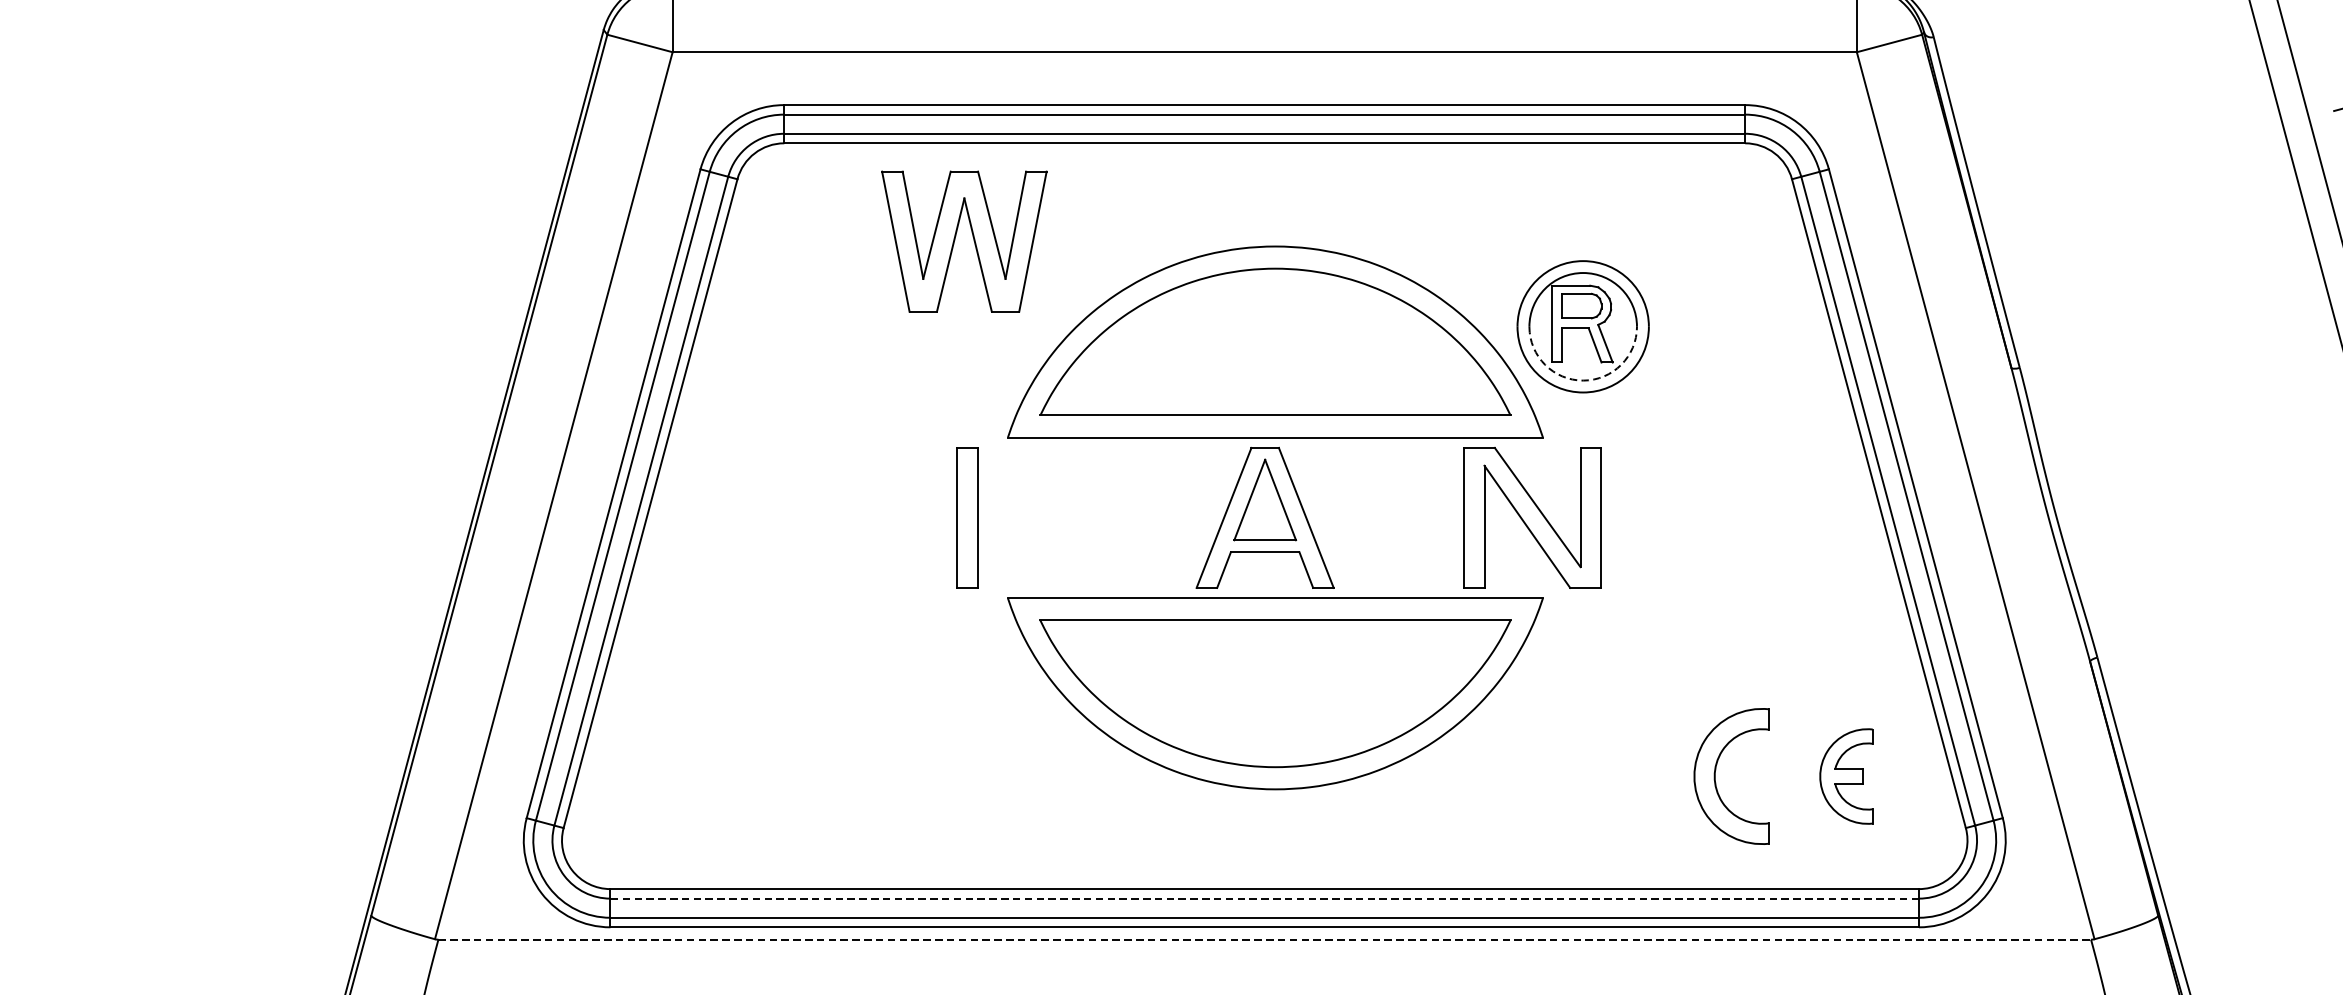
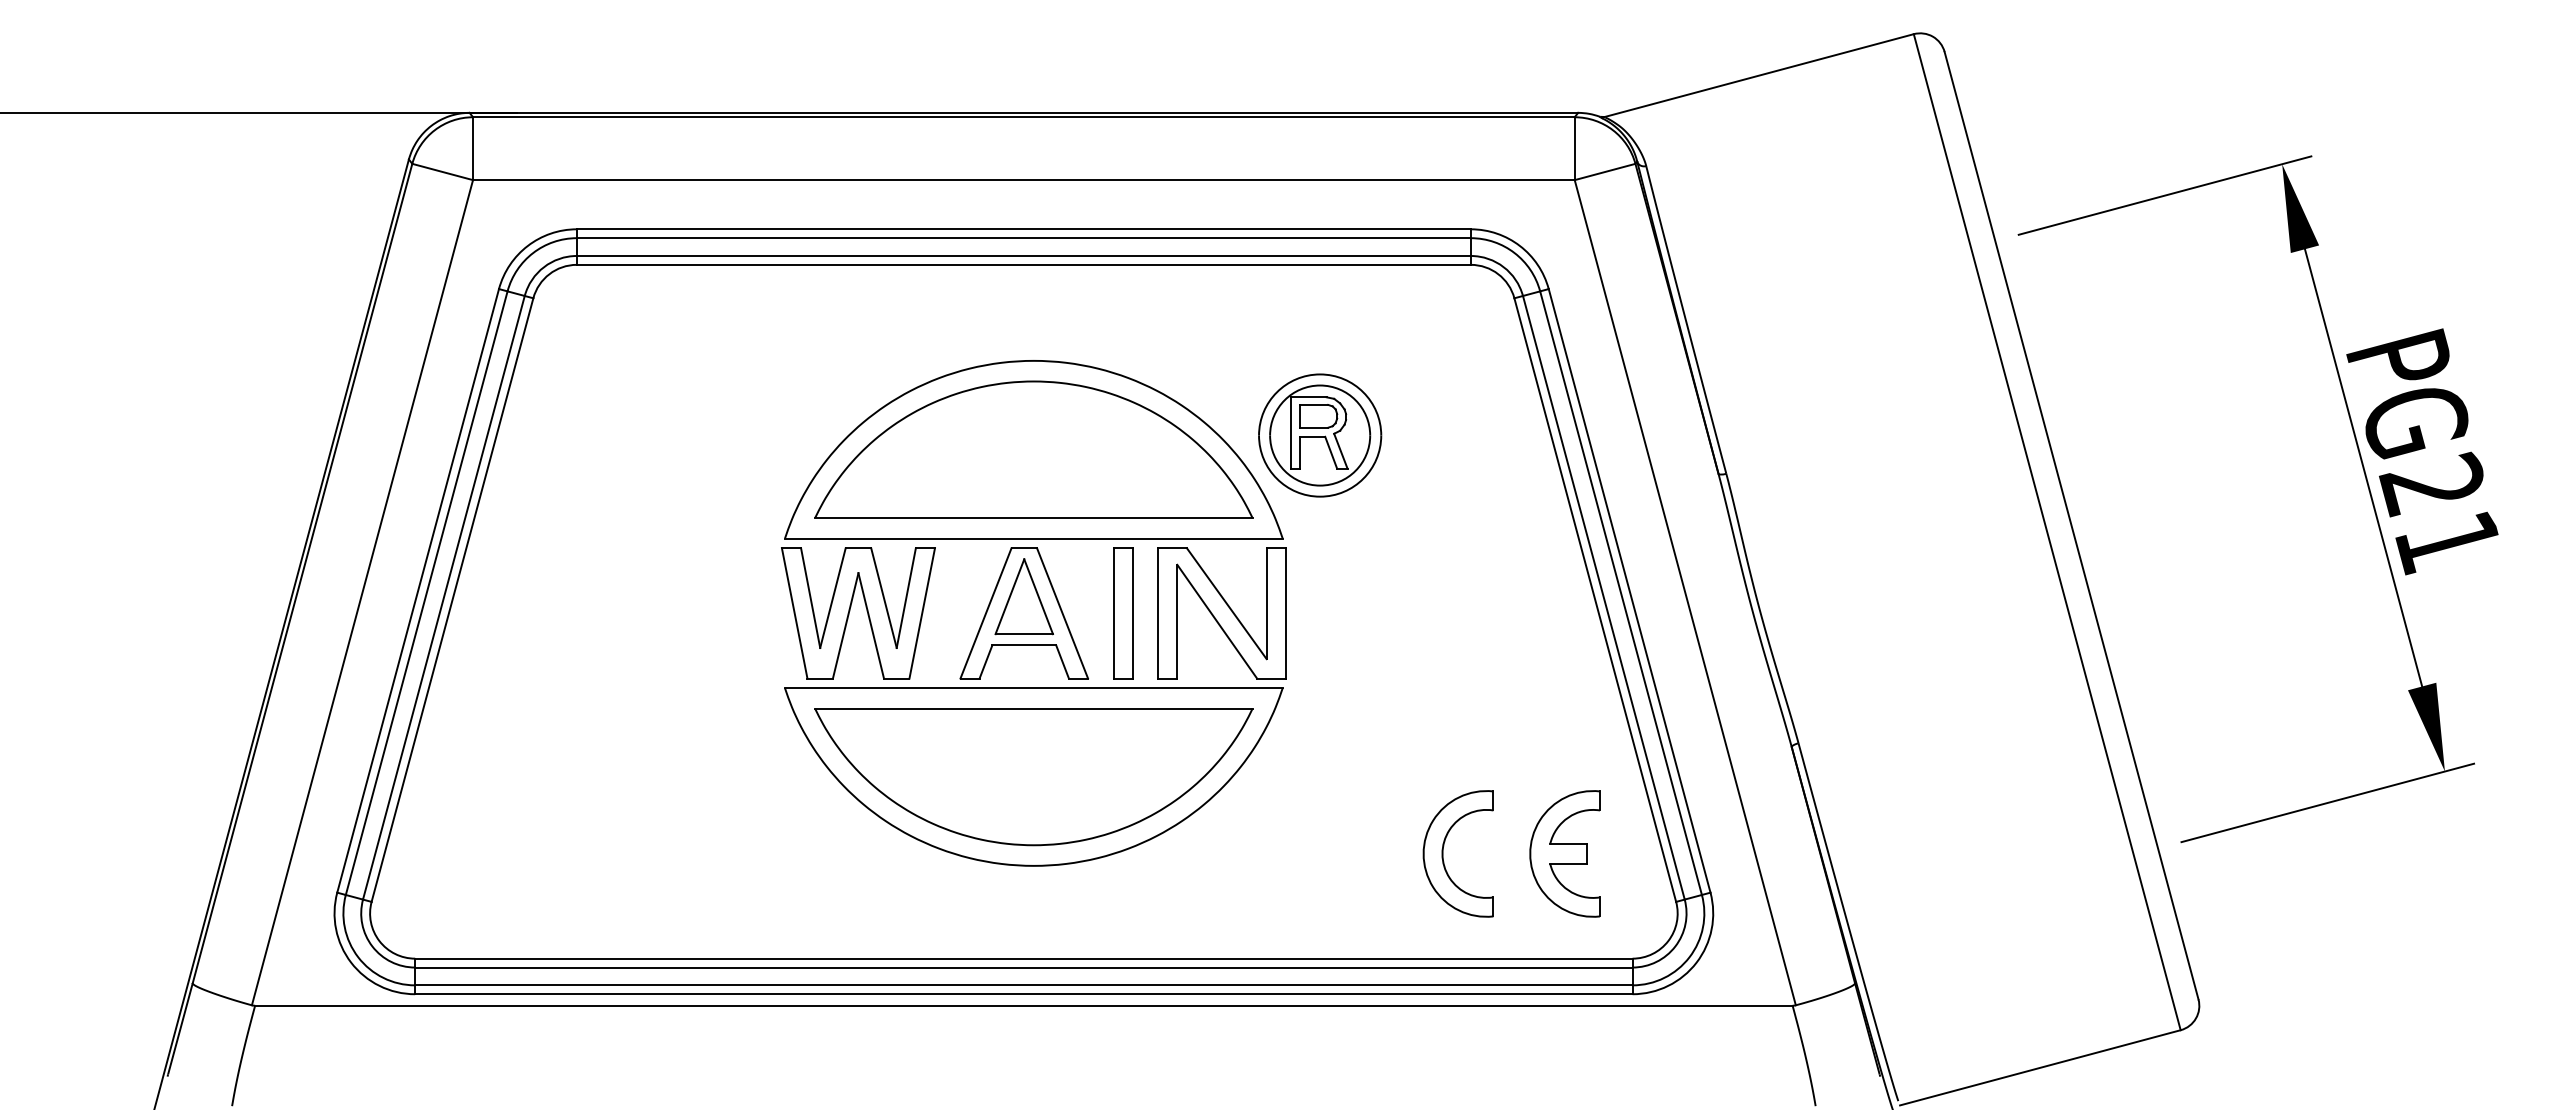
part: (955, 239) -> (850, 611), moved
arc: (1583, 380) -> (1320, 485), dashed -> solid
part: (967, 518) -> (1123, 613), moved
part: (1531, 518) -> (1221, 613), moved
part: (1845, 776) -> (1564, 853), size x1.43
line: (1264, 898) -> (1023, 967), dashed -> solid
line: (1264, 939) -> (1023, 1005), dashed -> solid

